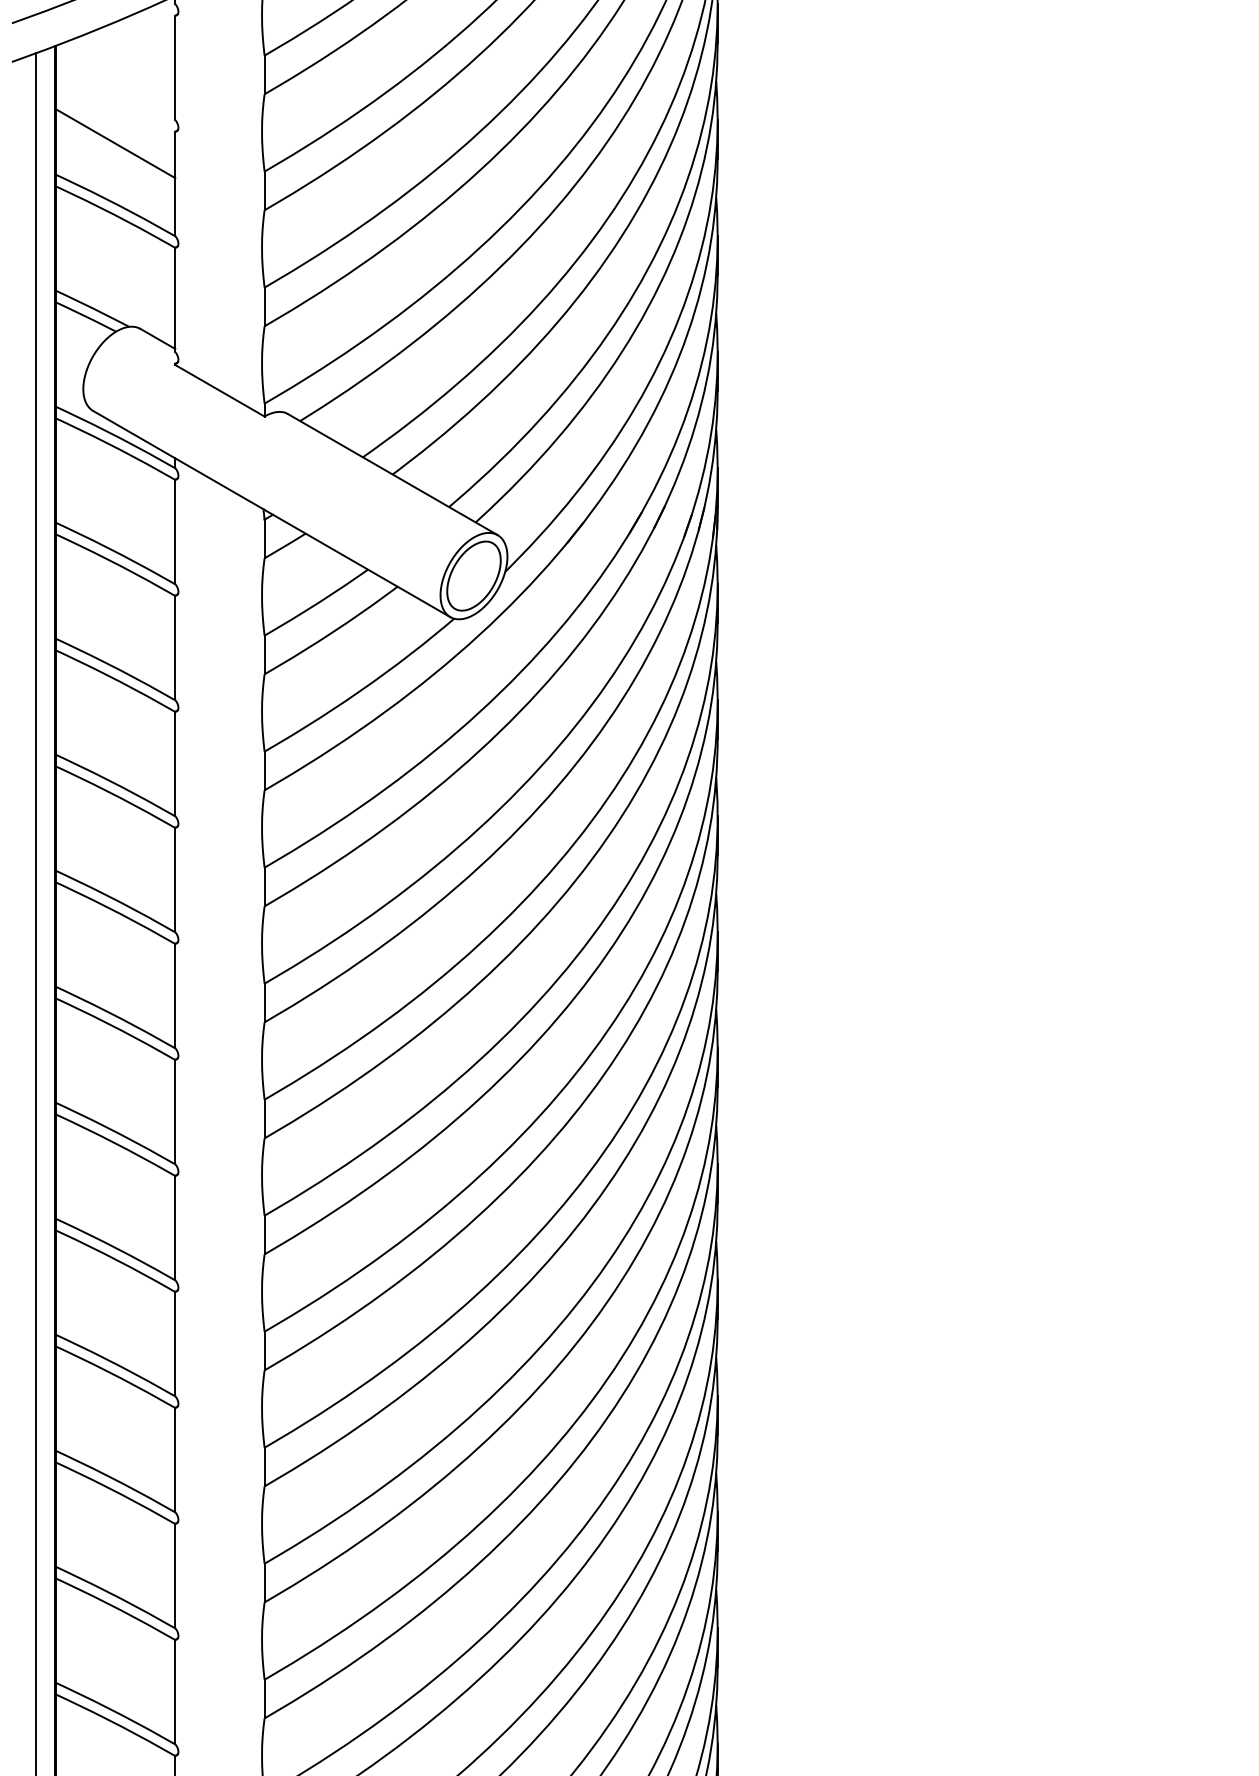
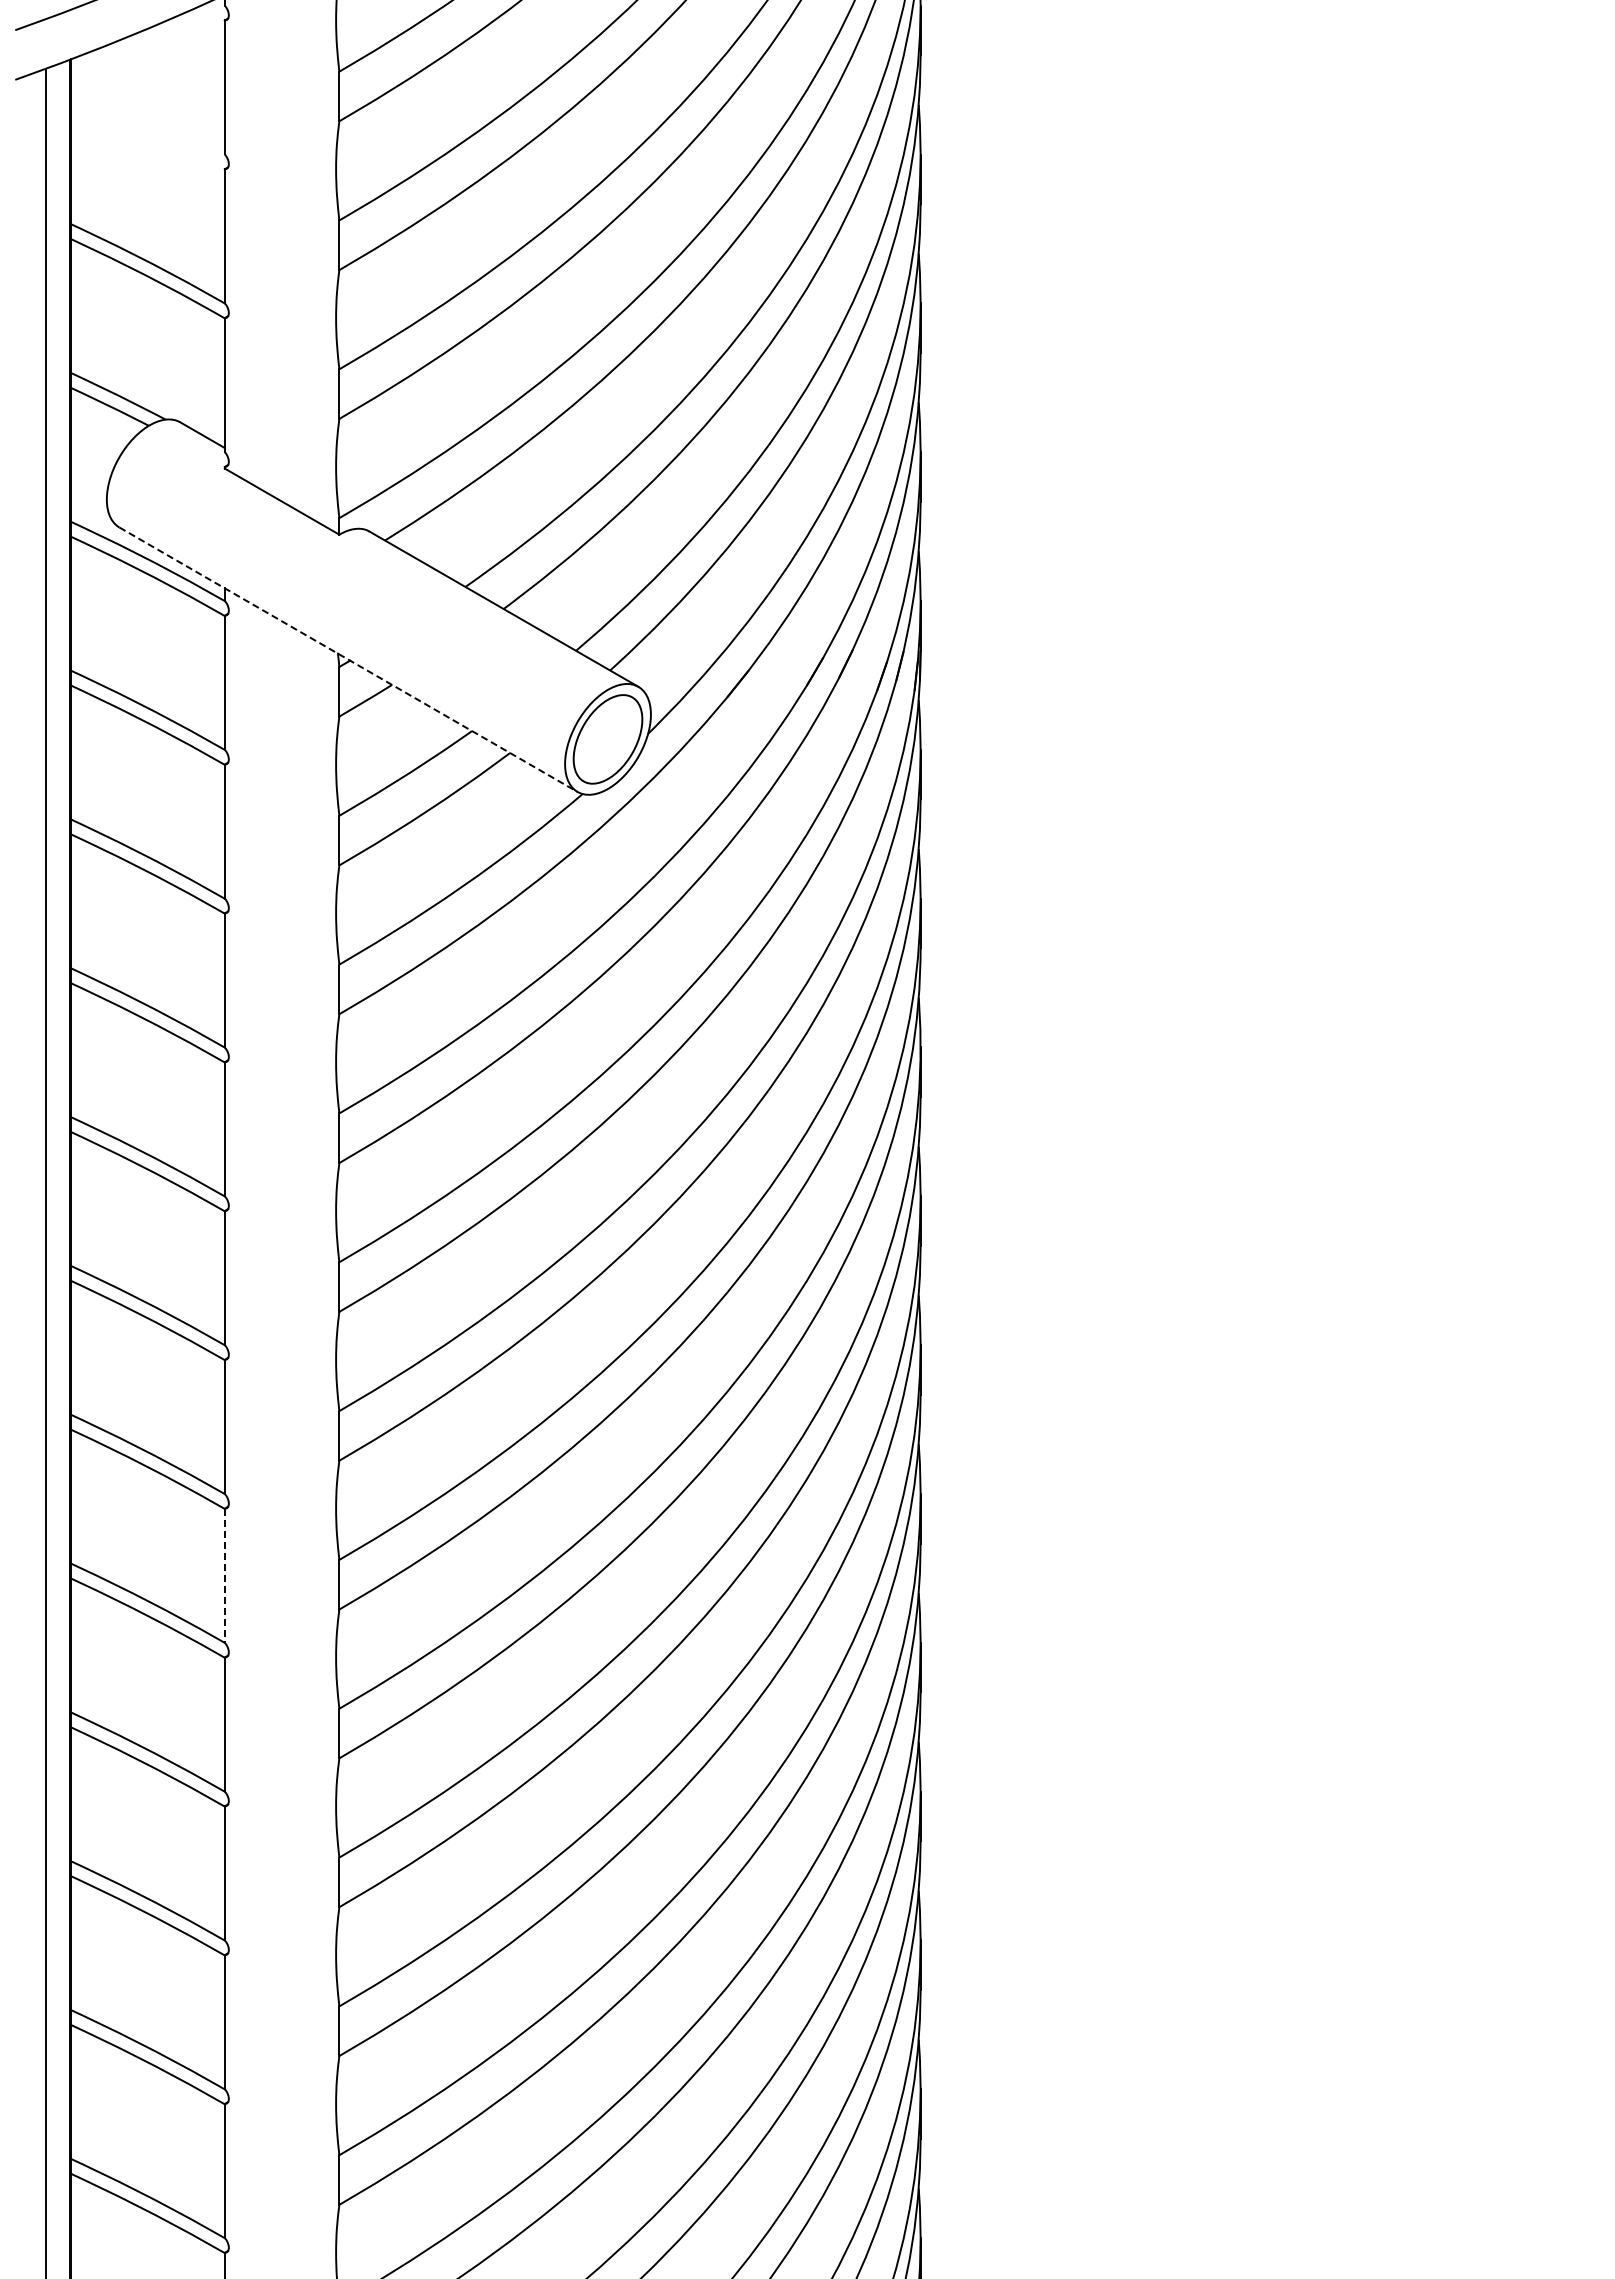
line: (115, 143) -> (147, 184), removed
line: (271, 513) -> (348, 659), solid -> dashed
line: (175, 1227) -> (224, 1575), solid -> dashed

